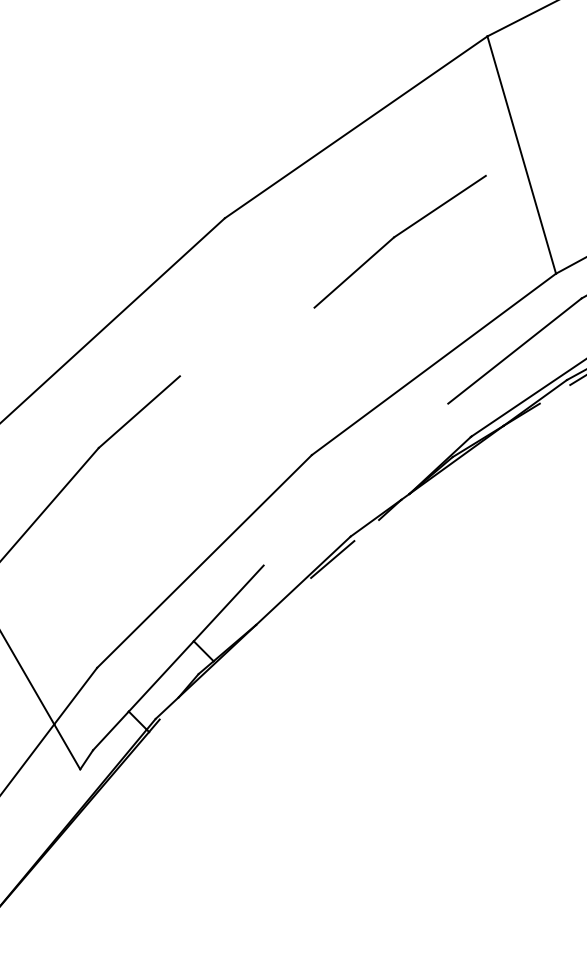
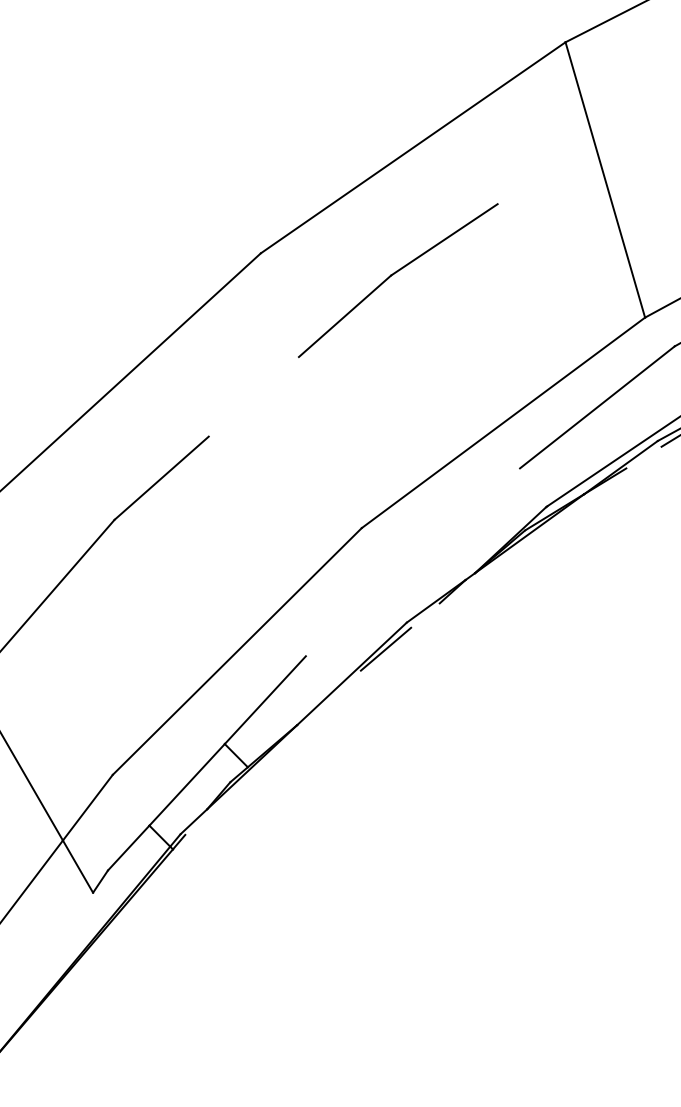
part: (396, 237) -> (393, 275), moved

